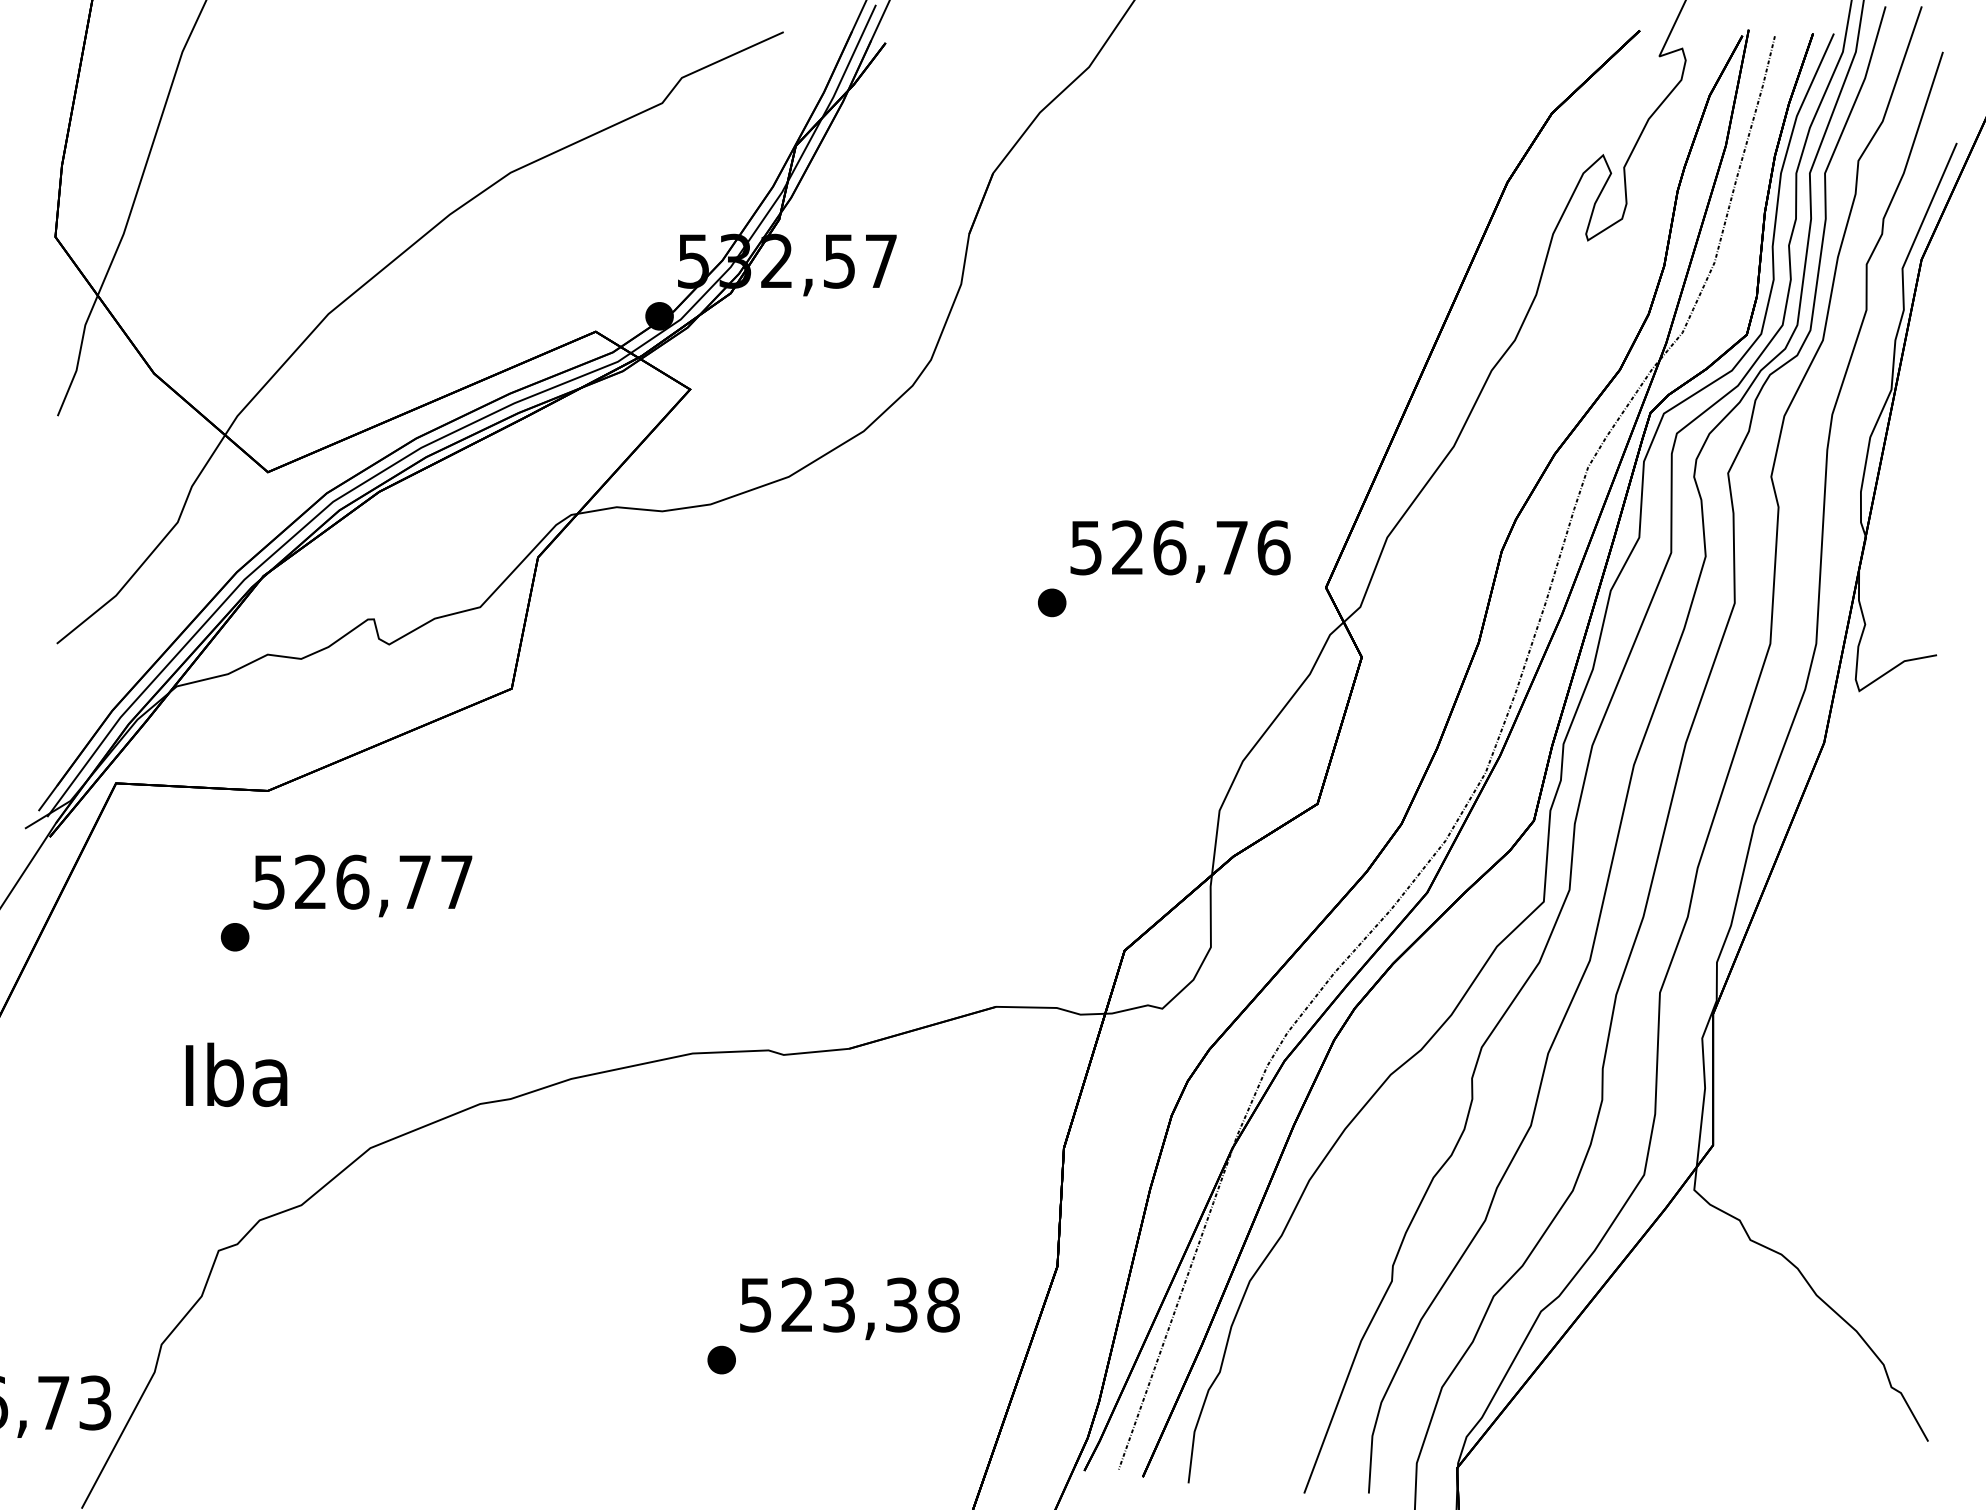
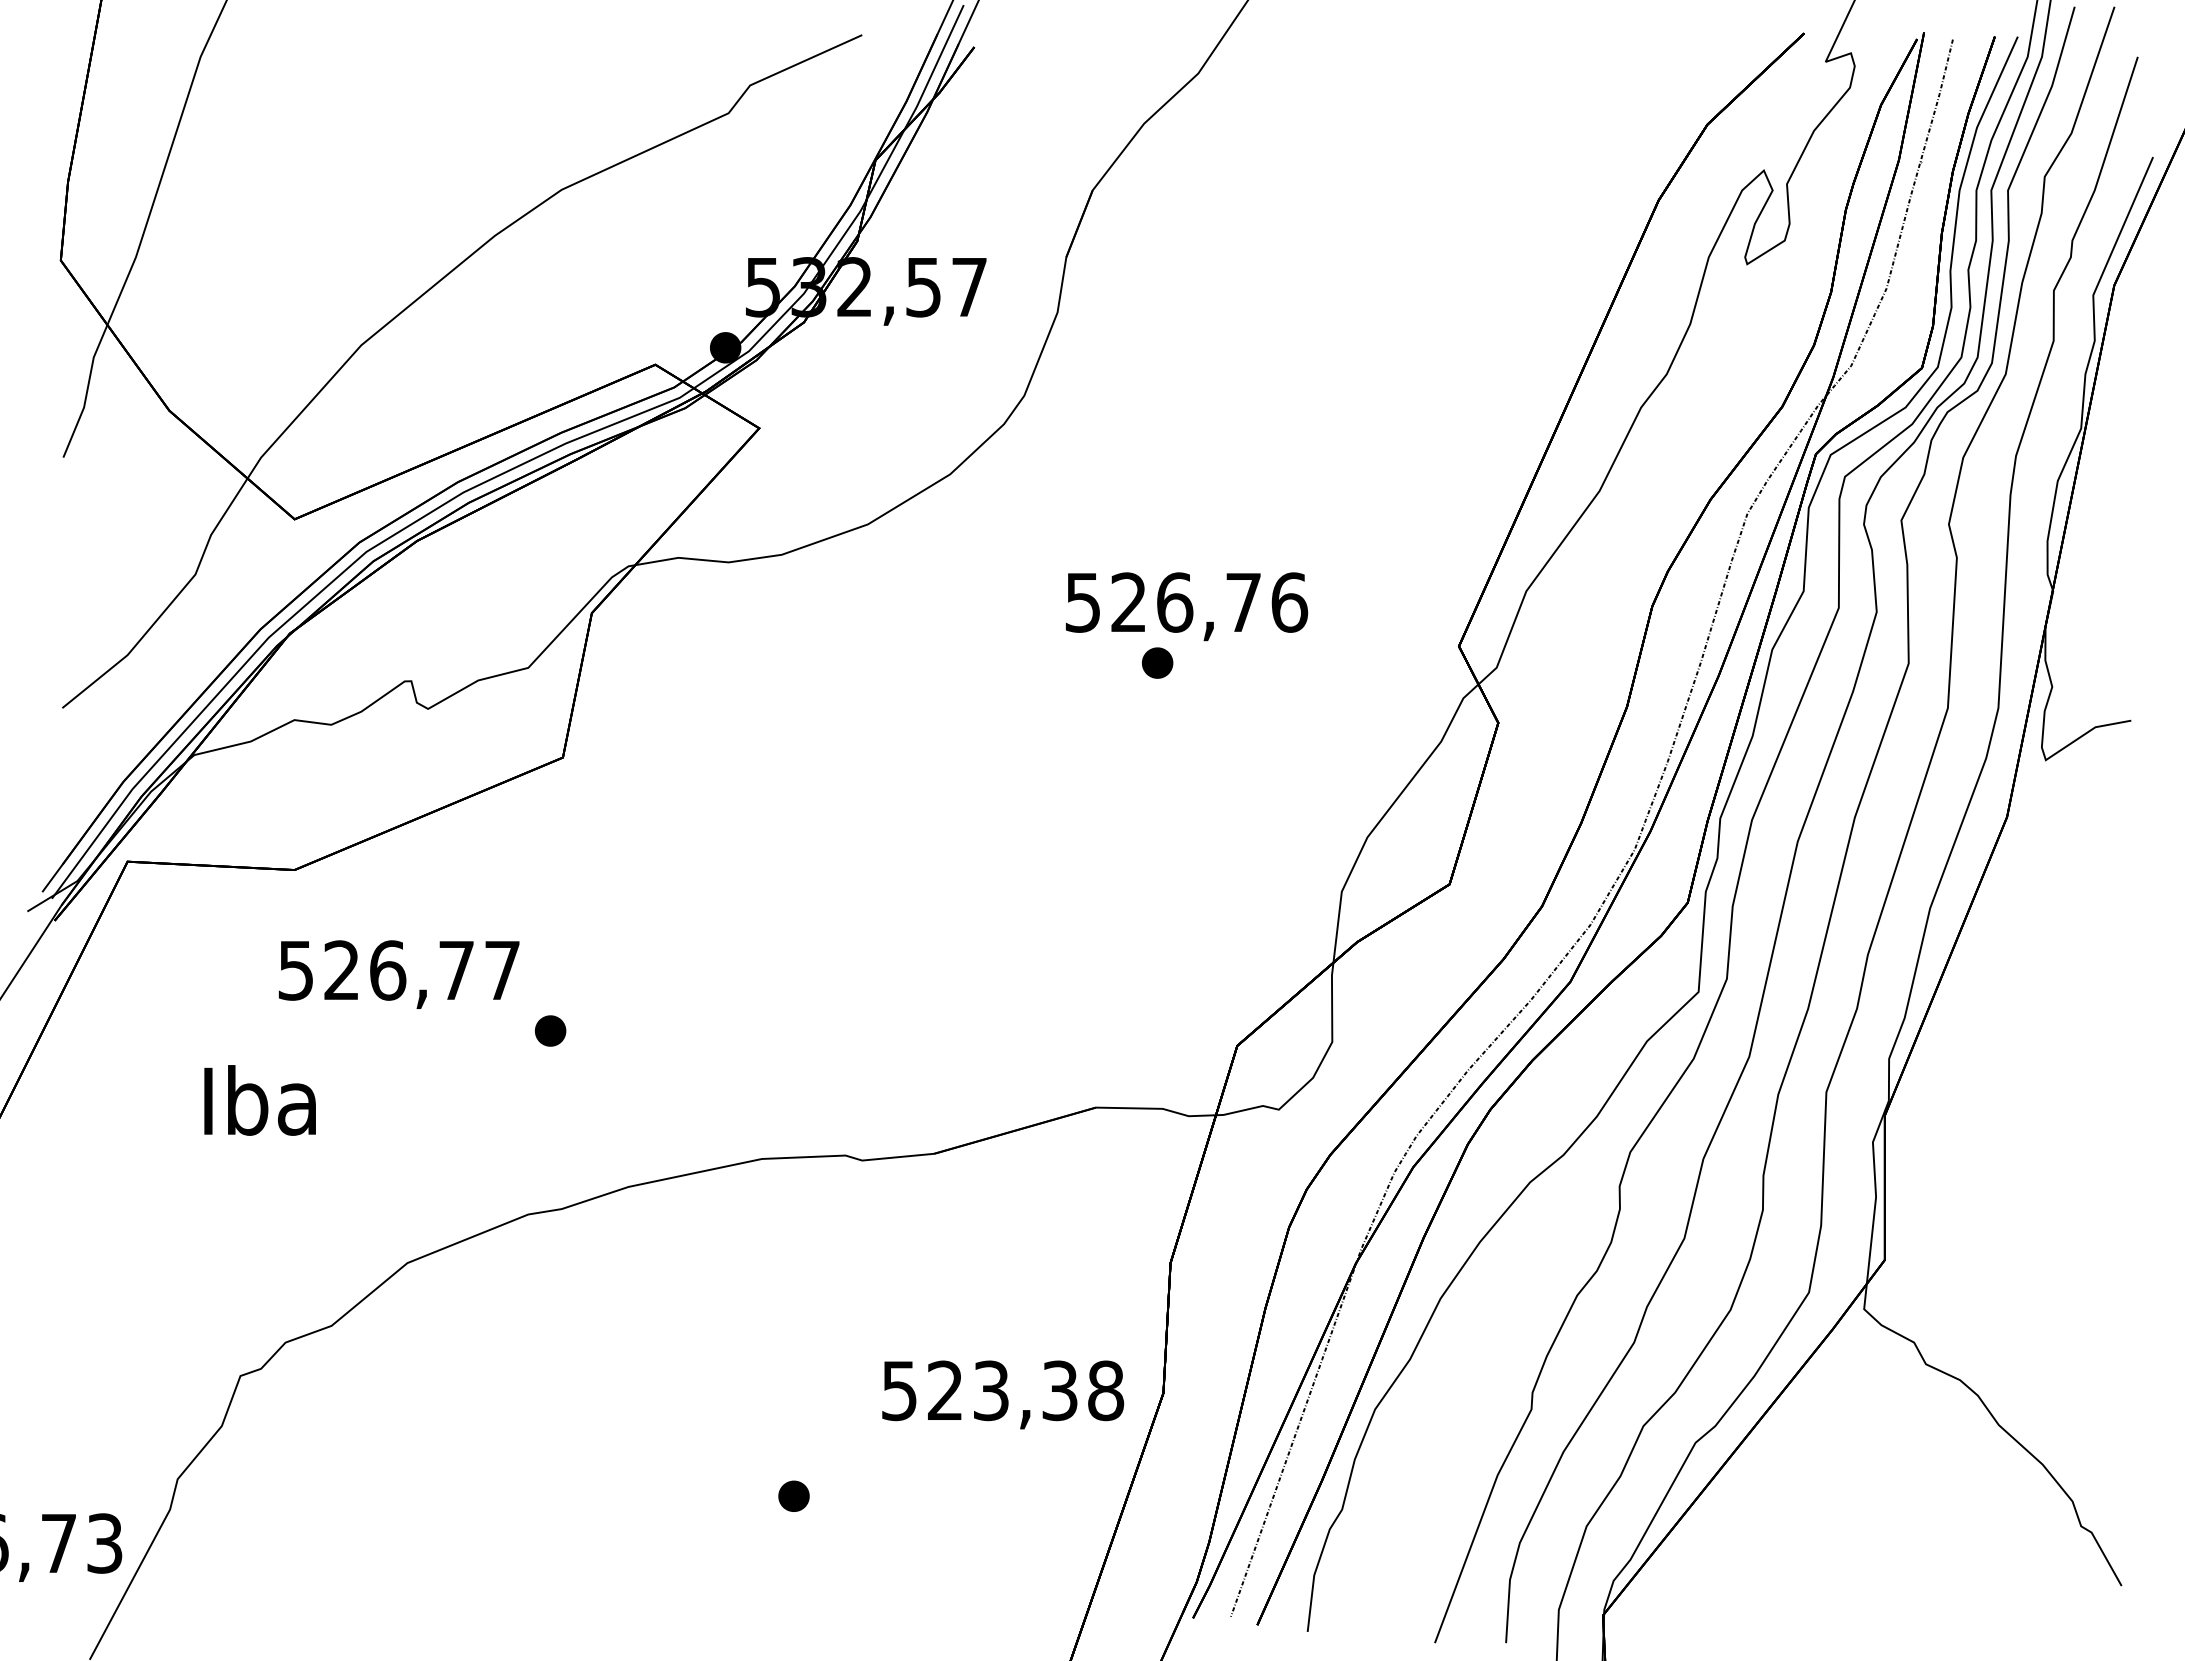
text: (1181, 551) -> (1187, 606), moved
part: (235, 936) -> (550, 1030), moved
text: (235, 1074) -> (259, 1100), moved
text: (850, 1308) -> (1003, 1394), moved

